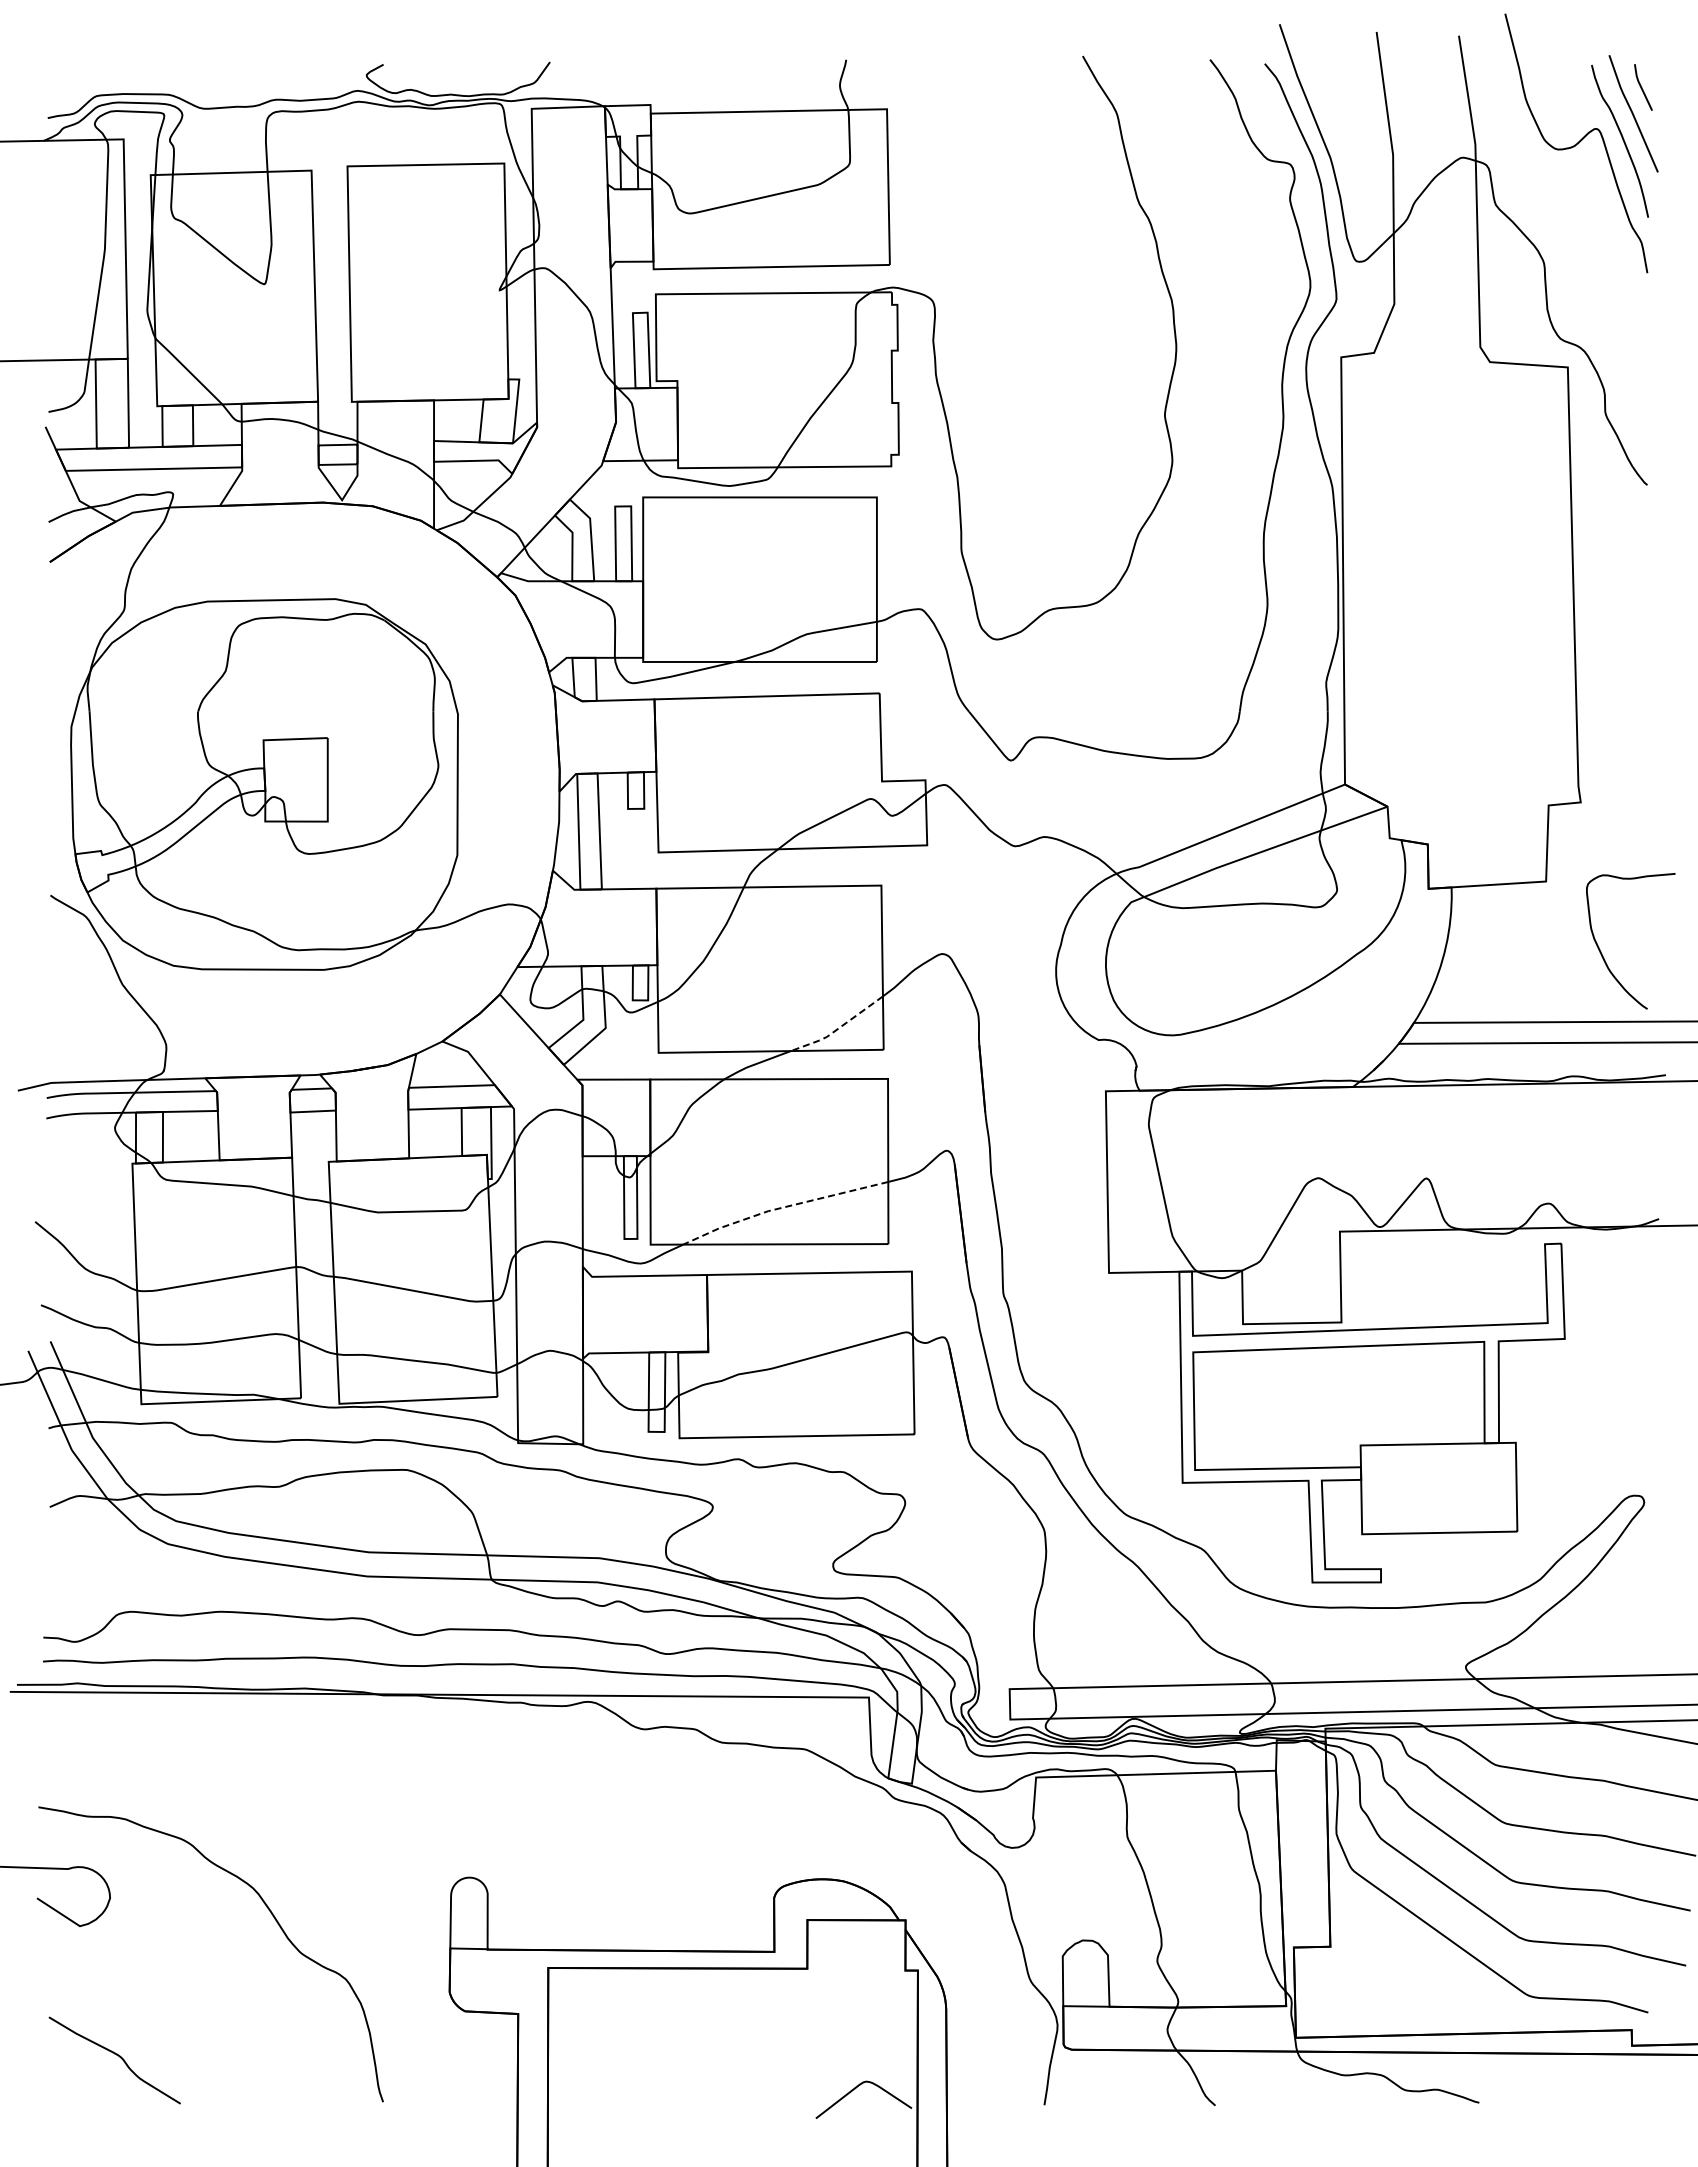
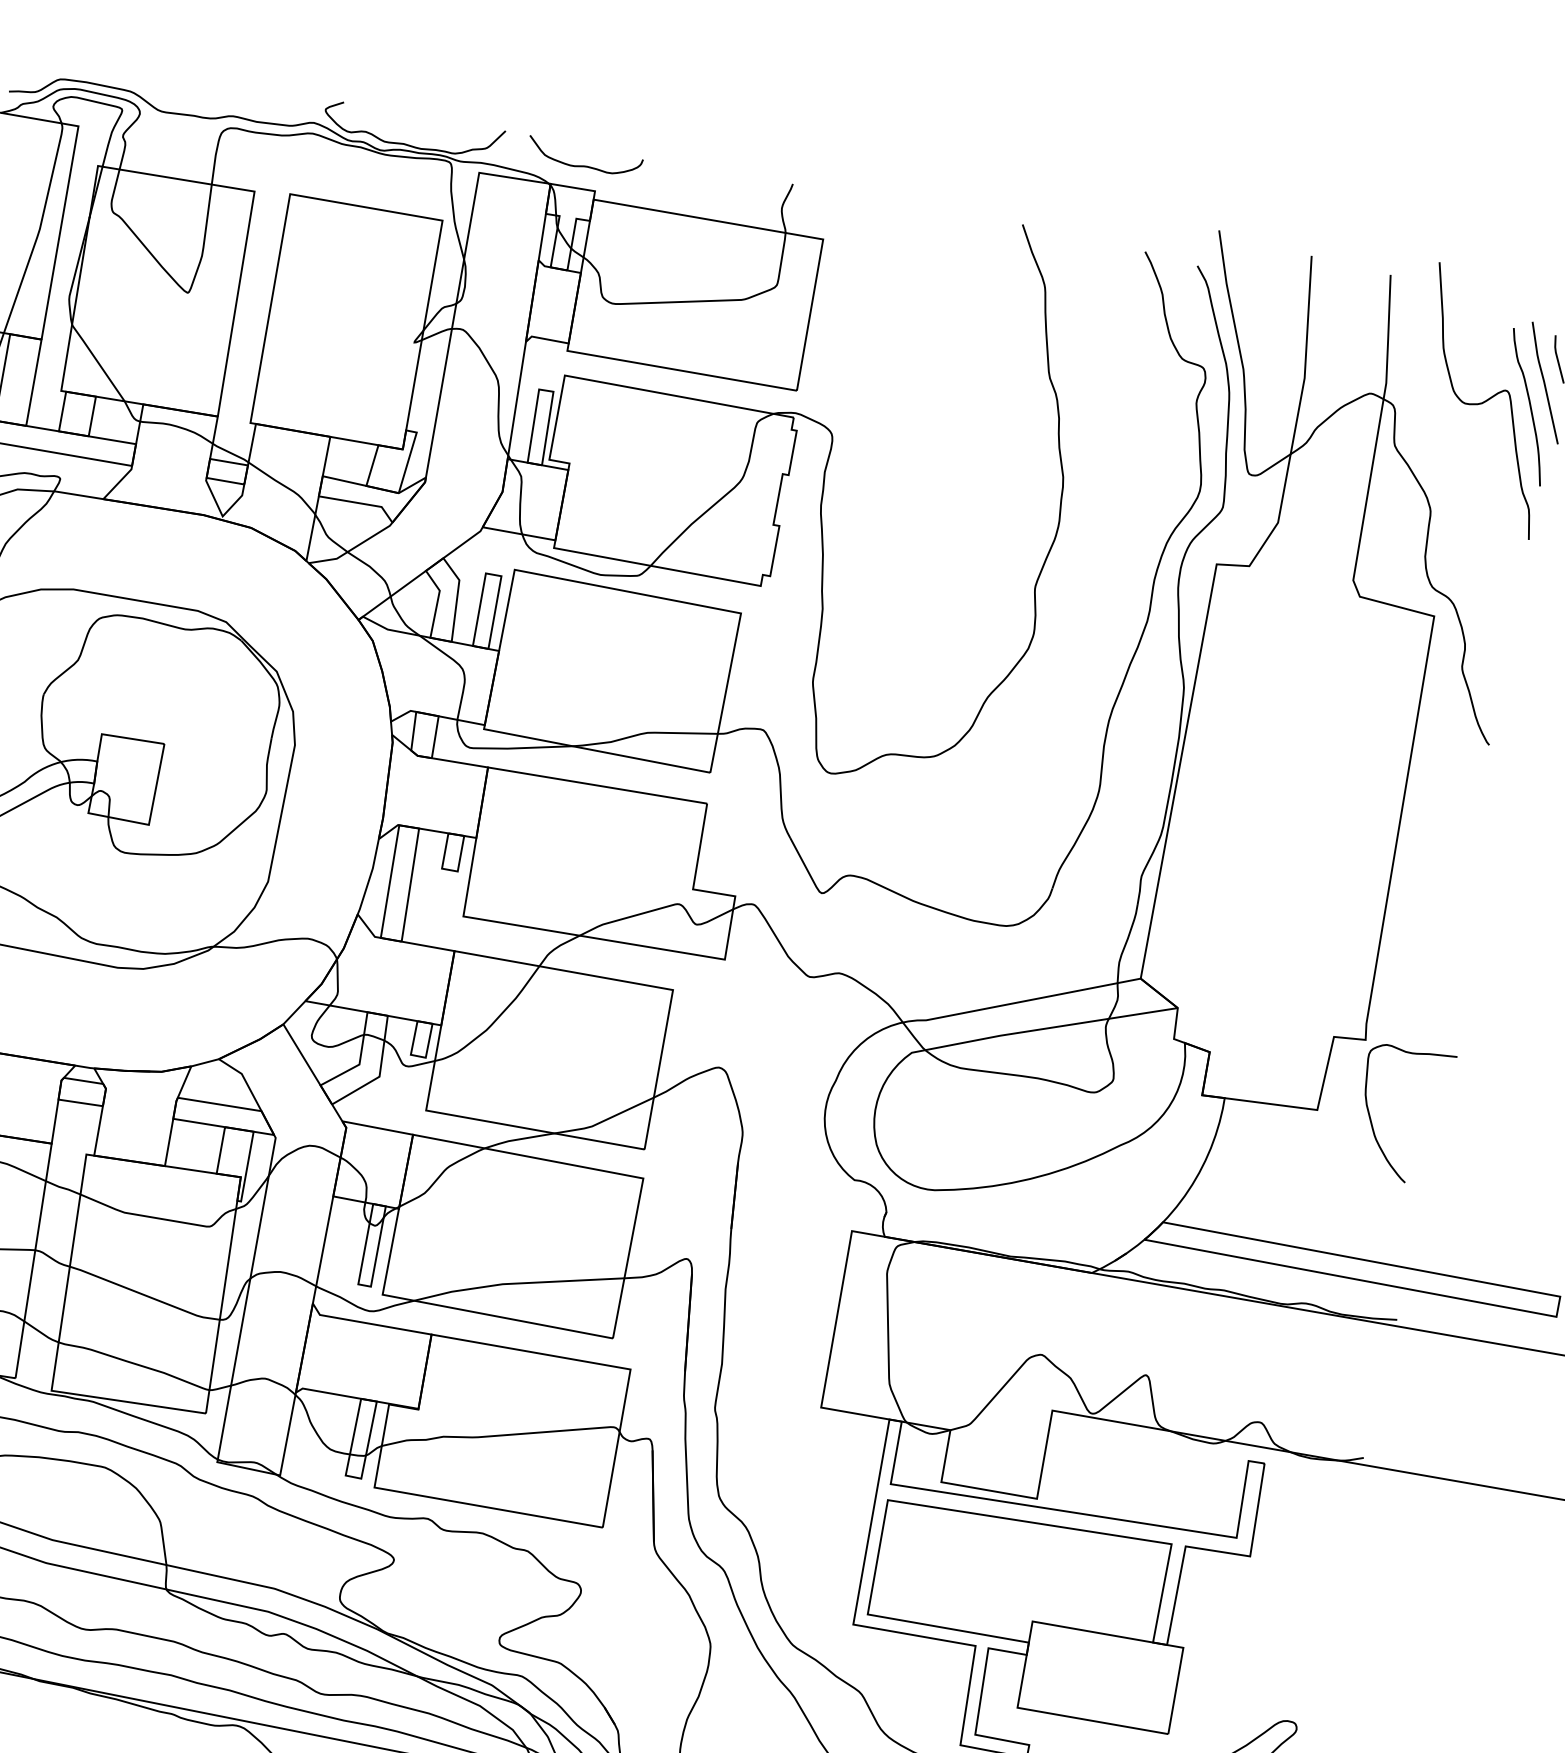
curve: (633, 81) -> (582, 165), added
curve: (1603, 955) -> (1372, 1122), moved
line: (838, 1028) -> (604, 1120), dashed -> solid
line: (781, 1207) -> (516, 1283), dashed -> solid

